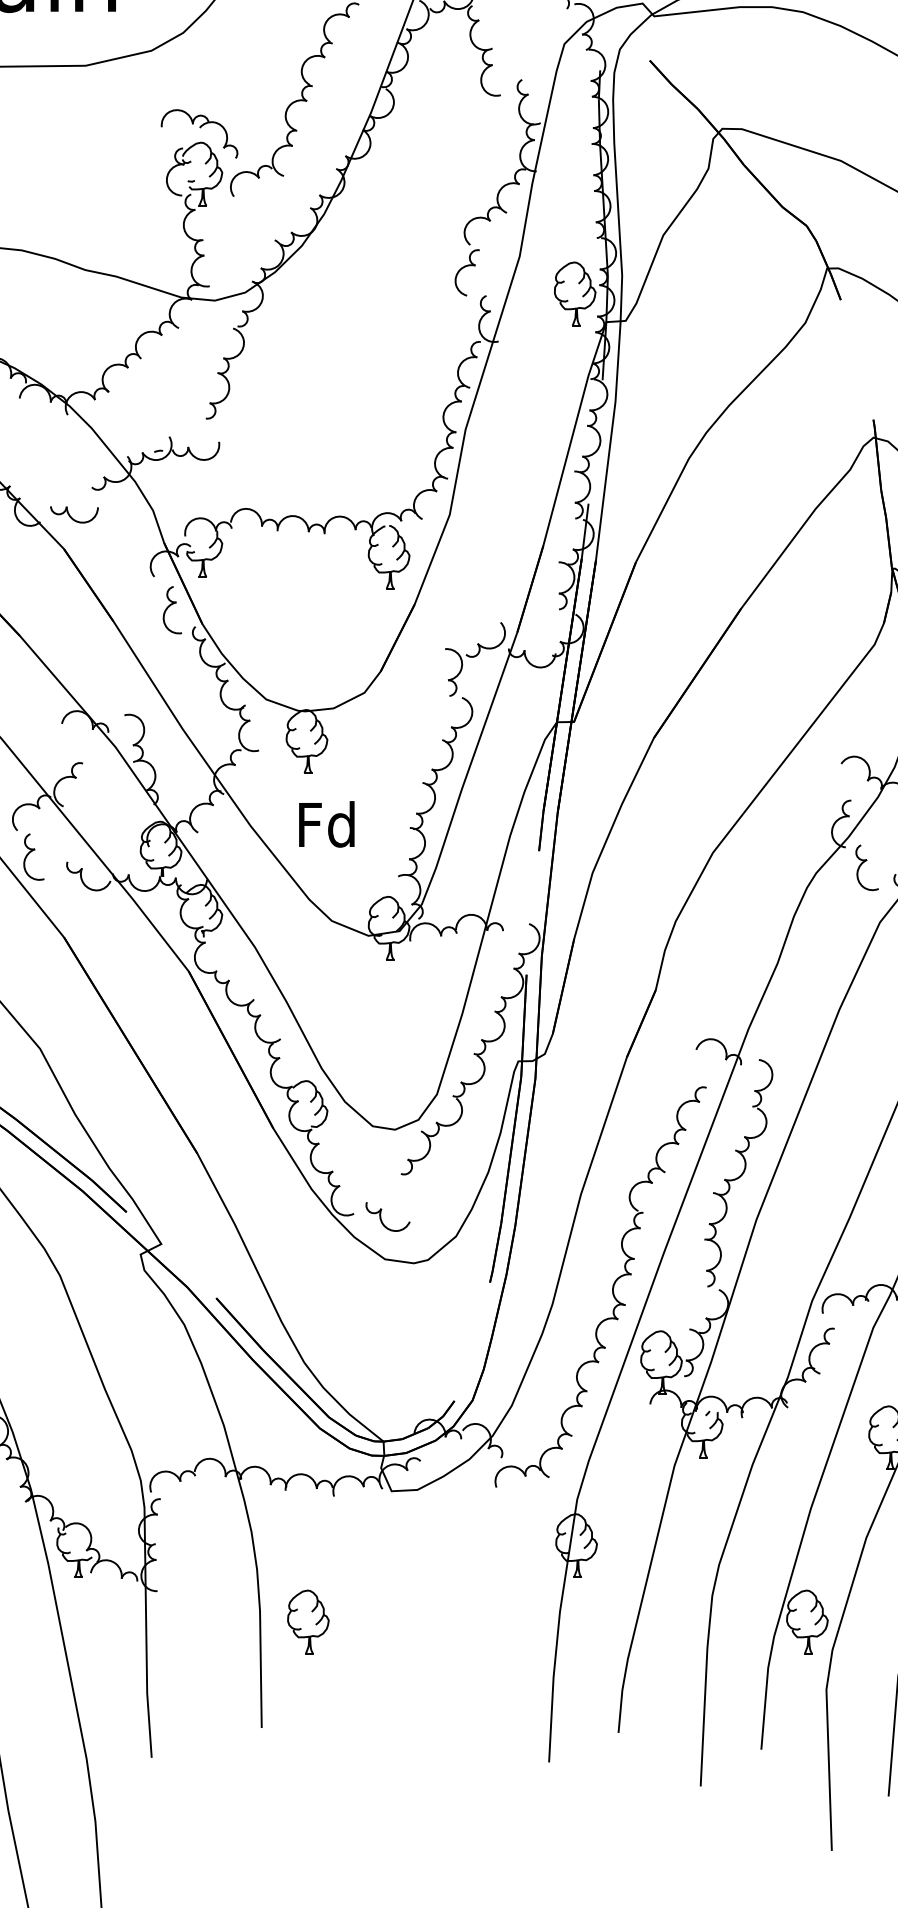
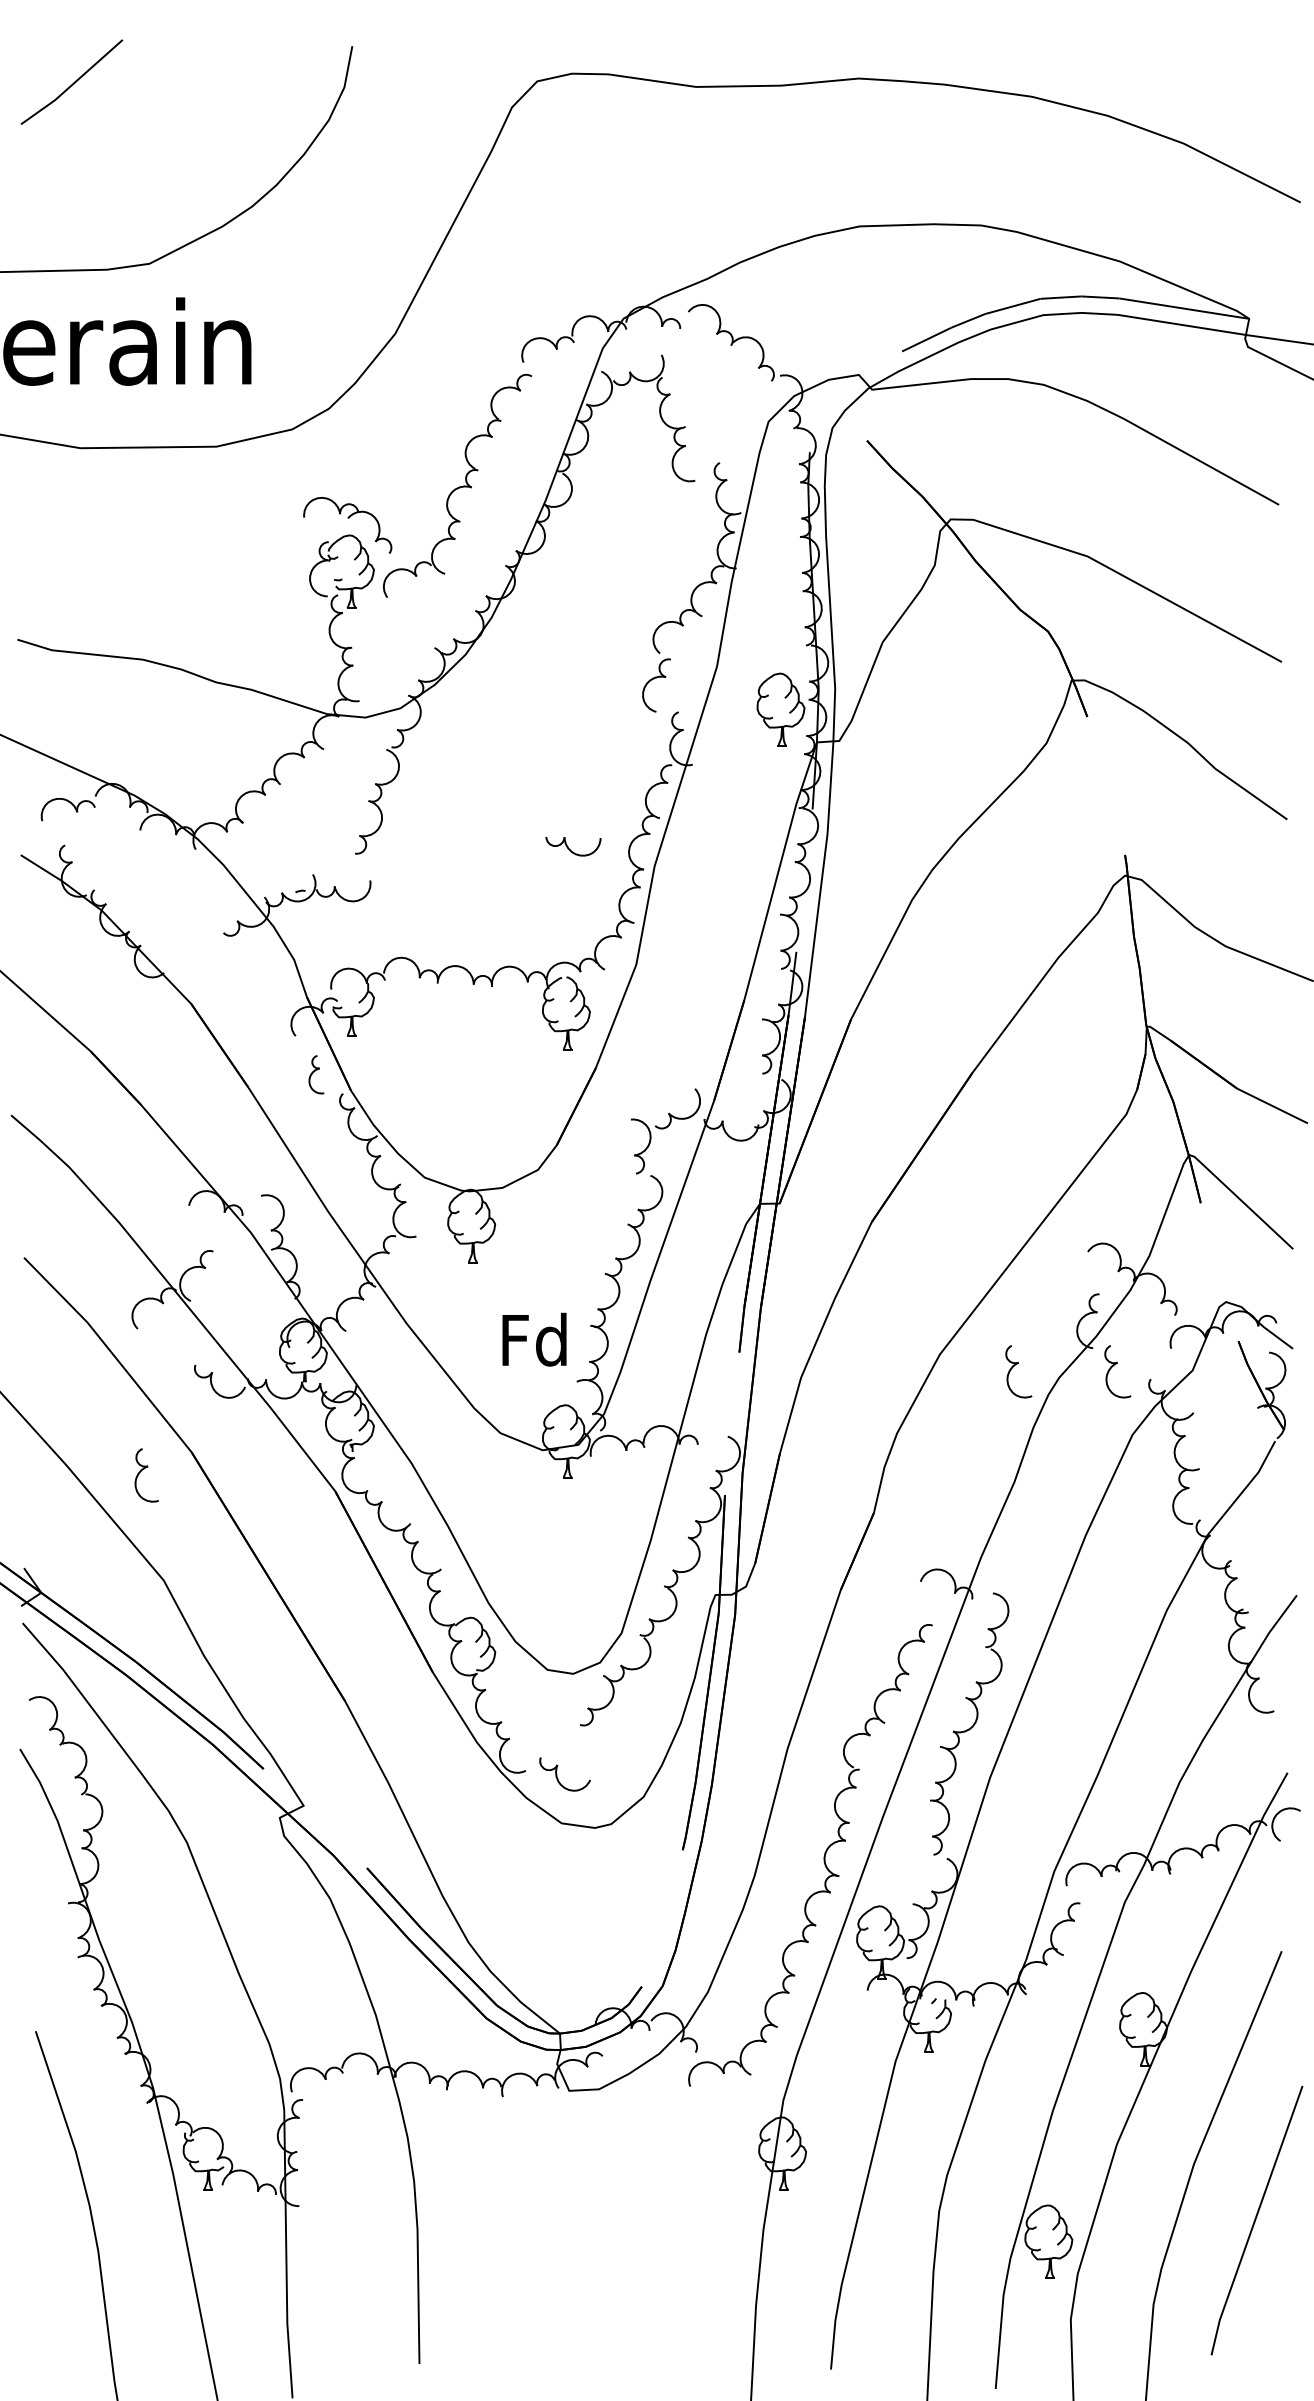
part: (74, 514) -> (573, 846), moved
part: (172, 610) -> (316, 1074), size x0.7
text: (326, 824) -> (534, 1339), moved
part: (32, 851) -> (144, 1469), moved
part: (777, 863) -> (1014, 1366), added
part: (308, 1621) -> (473, 2241), removed

